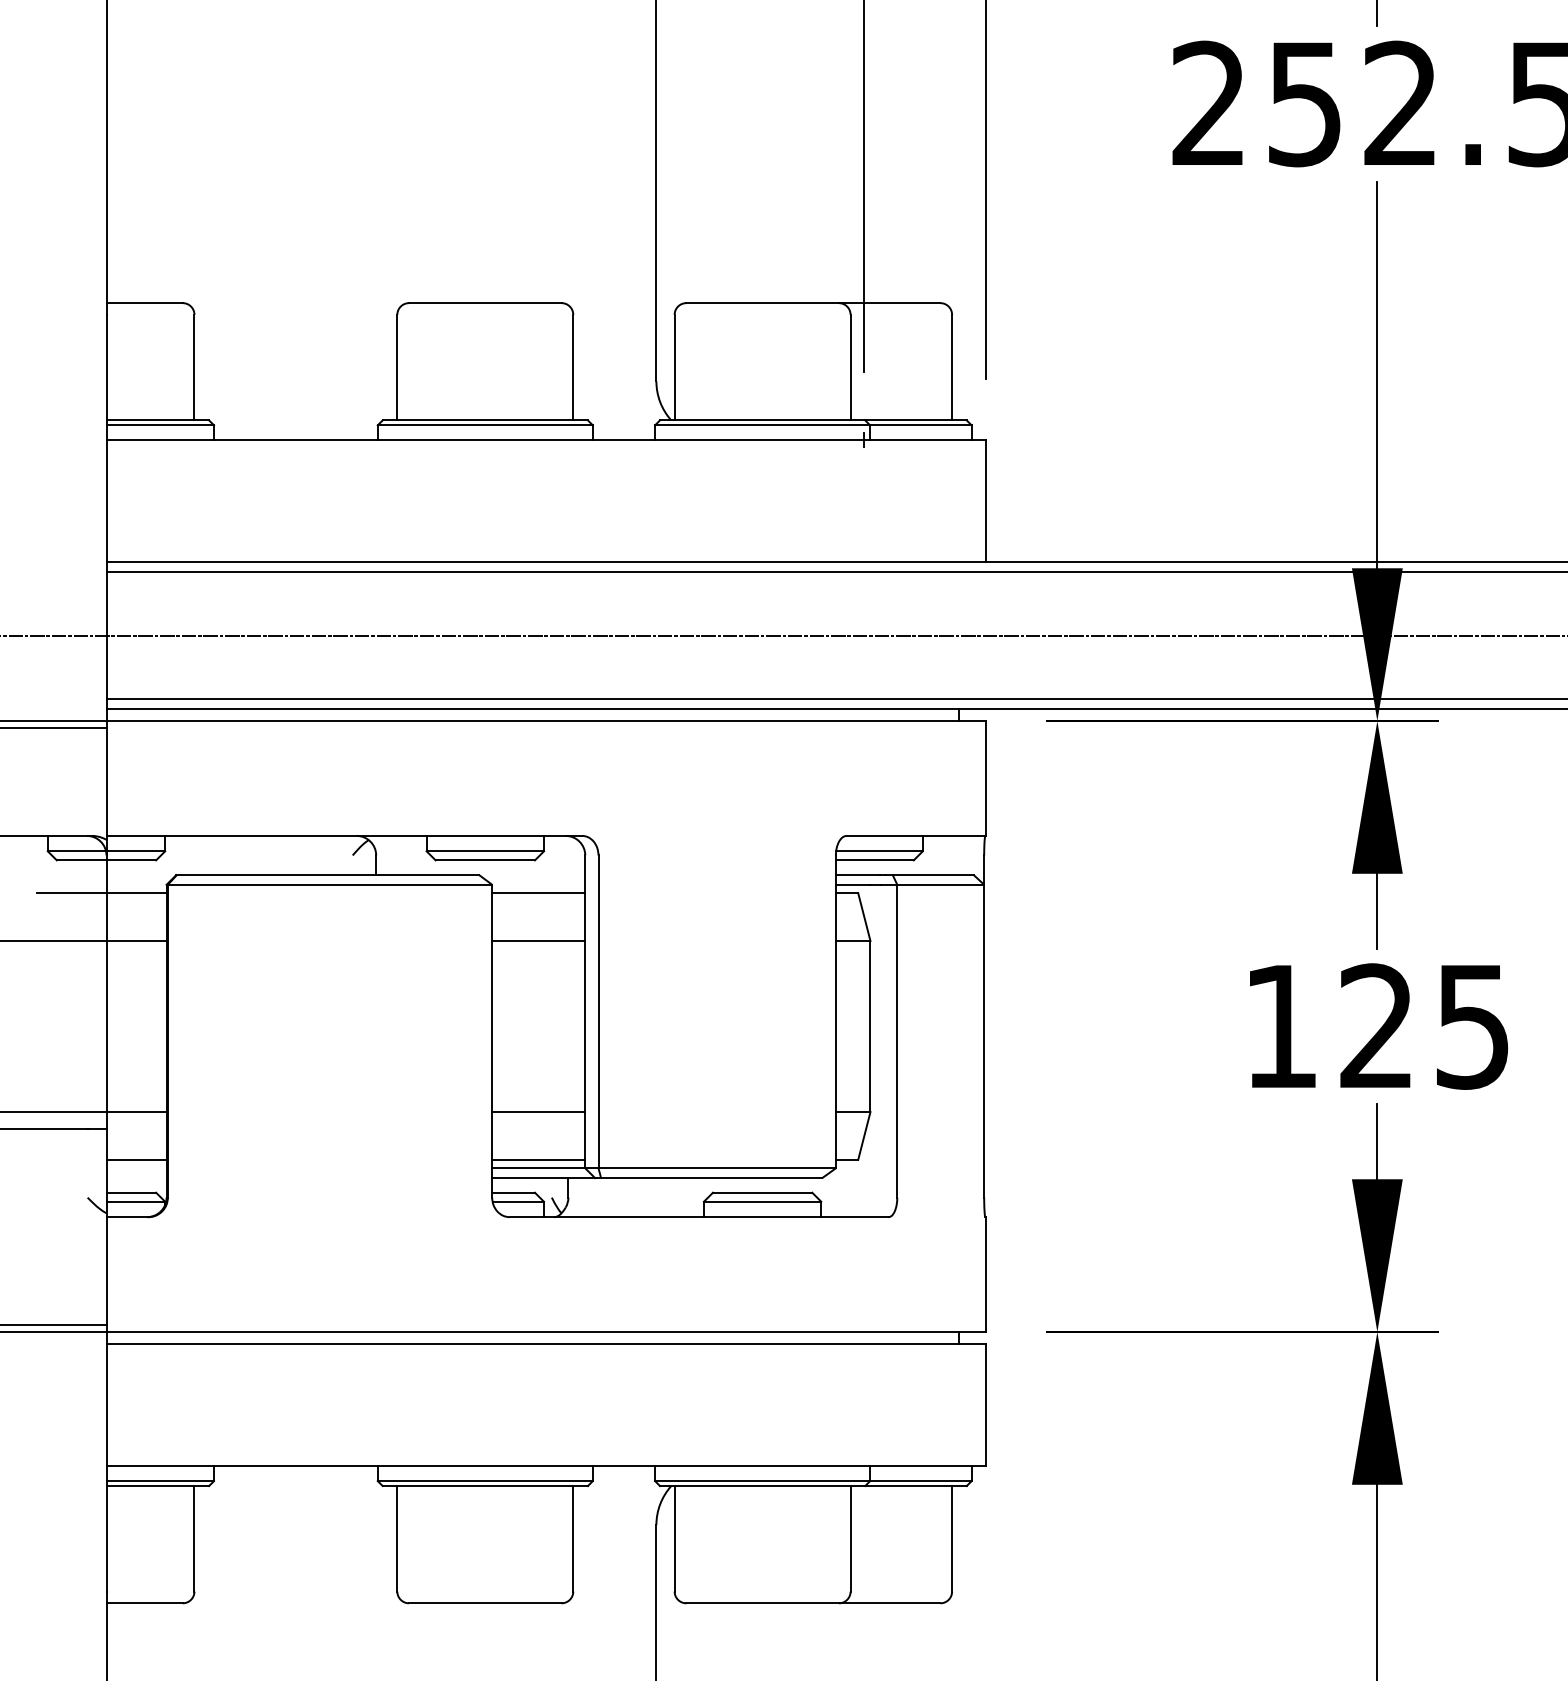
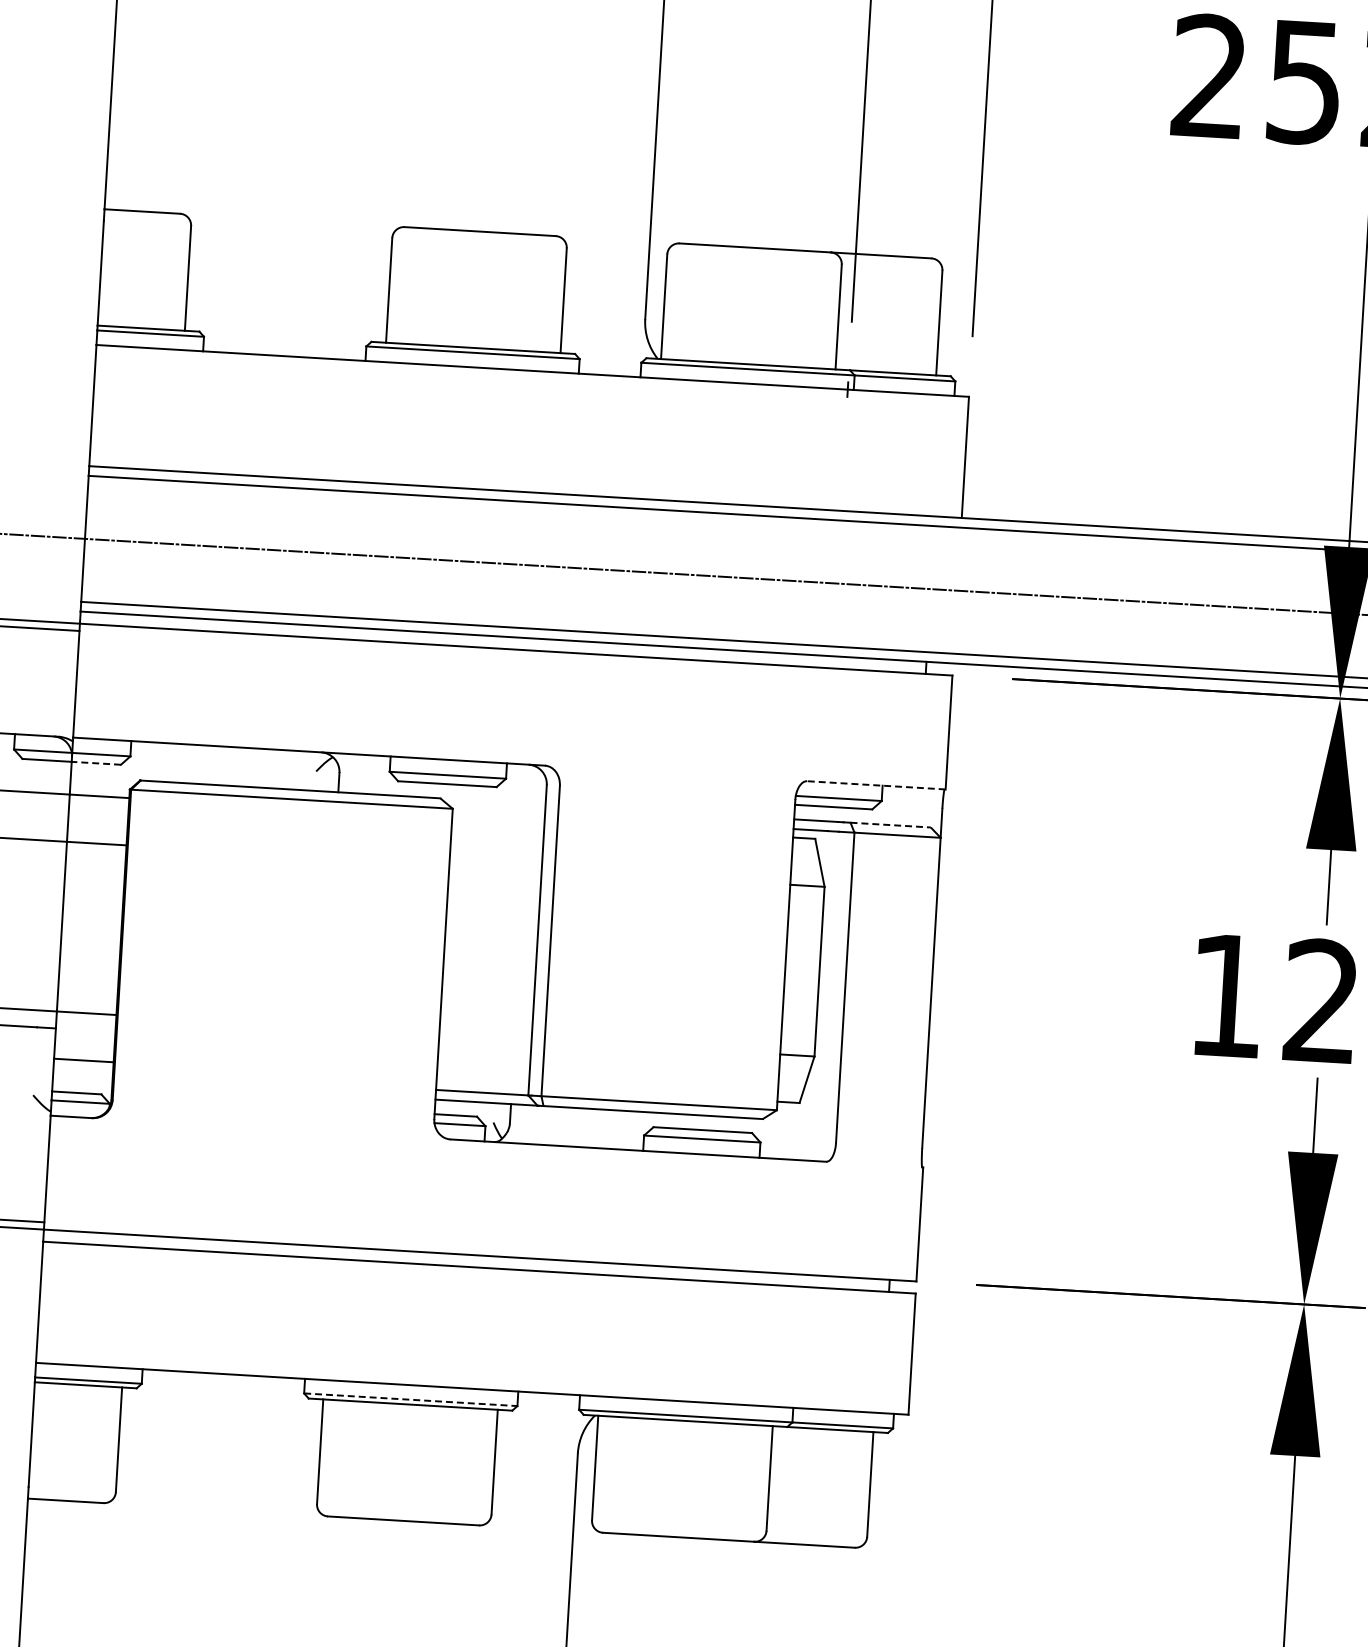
line: (916, 835) -> (876, 784), solid -> dashed
line: (131, 860) -> (96, 763), solid -> dashed
line: (933, 875) -> (890, 825), solid -> dashed
line: (538, 893) -> (498, 820), removed
line: (538, 941) -> (495, 867), removed
line: (538, 1112) -> (485, 1037), removed
line: (538, 1159) -> (482, 1083), removed
line: (485, 1481) -> (410, 1400), solid -> dashed

